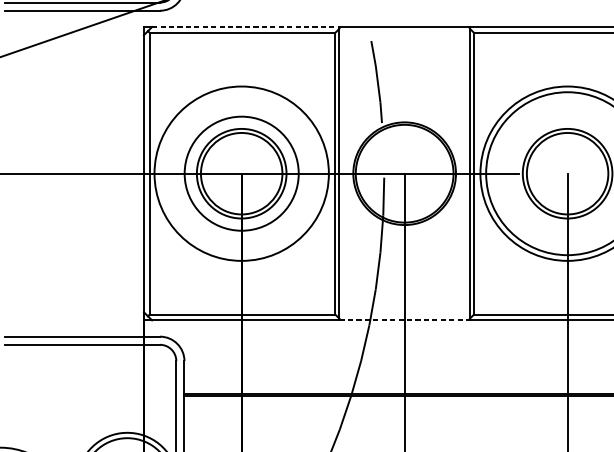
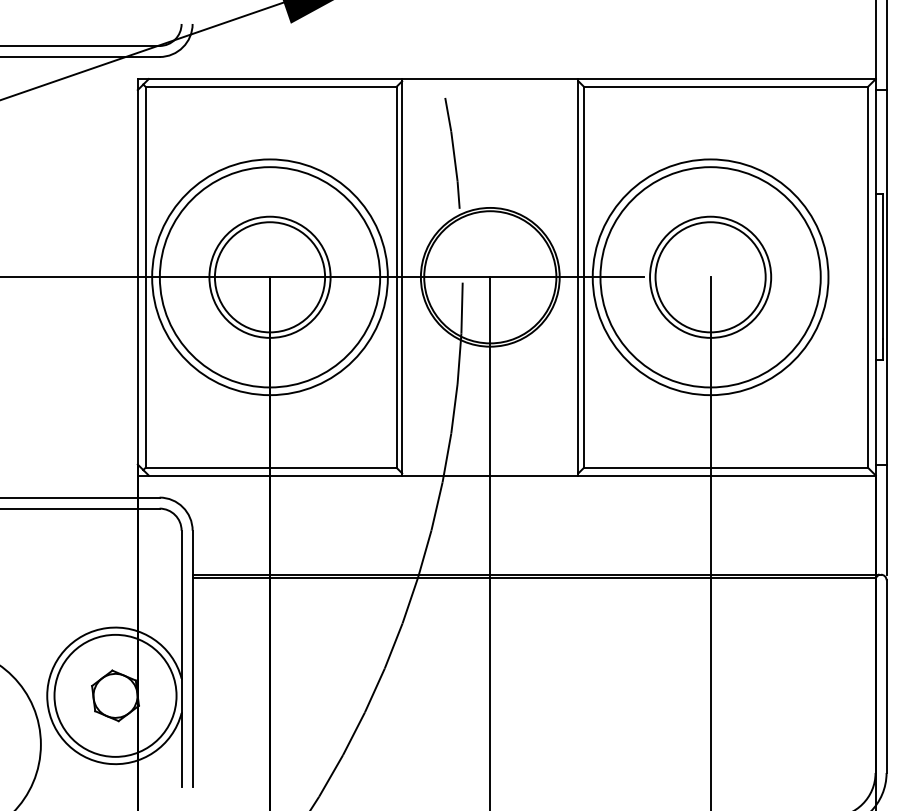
line: (245, 27) -> (275, 79), dashed -> solid
circle: (241, 173) -> (269, 277), size x1.43
line: (404, 320) -> (490, 475), dashed -> solid

